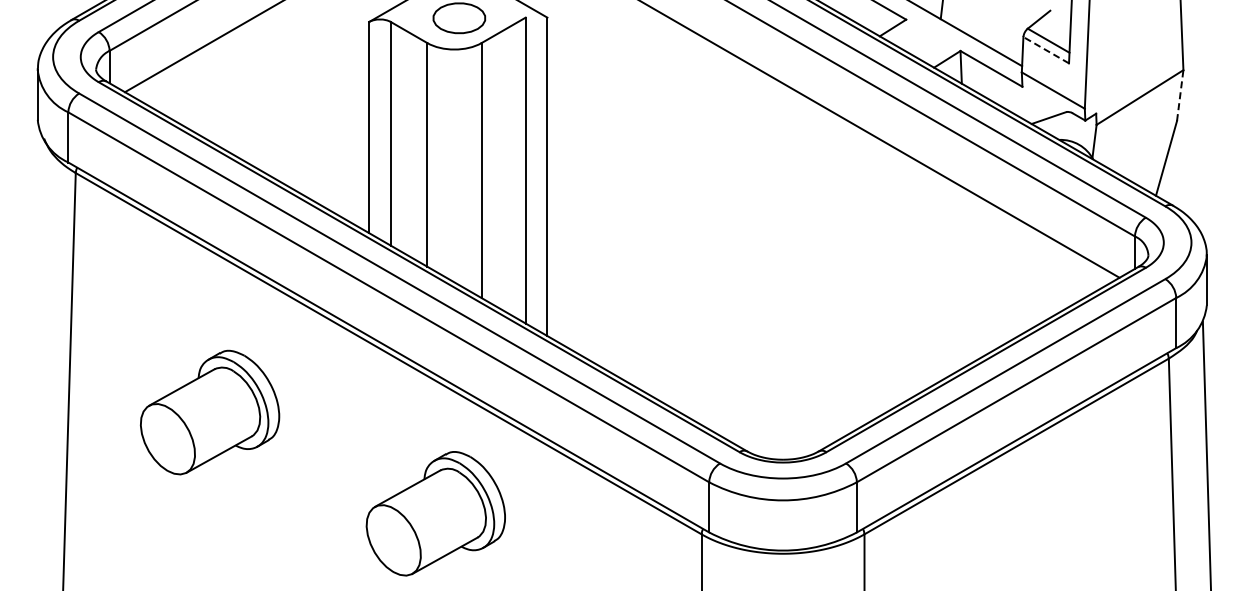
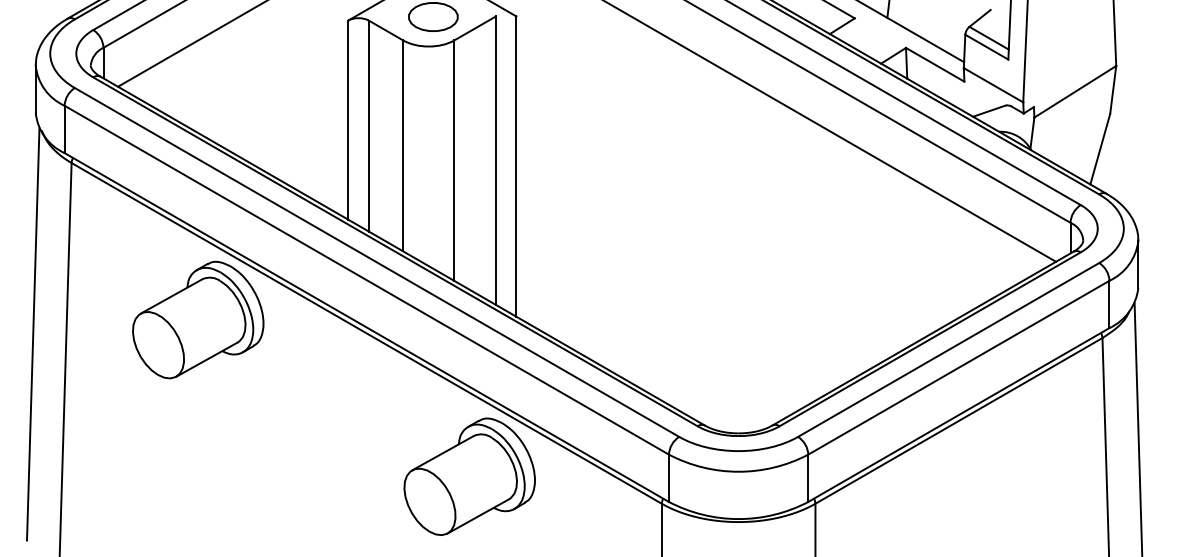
line: (1045, 49) -> (986, 46), dashed -> solid
line: (1180, 95) -> (1113, 89), dashed -> solid
line: (34, 354) -> (32, 334), added
part: (210, 412) -> (198, 319), moved
part: (435, 513) -> (469, 476), moved

